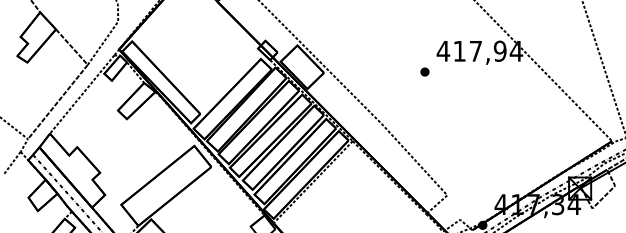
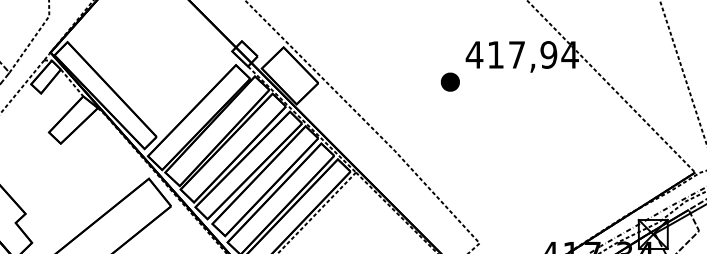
part: (424, 71) -> (449, 81), size x1.6

